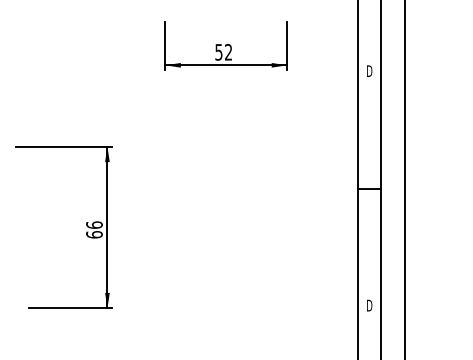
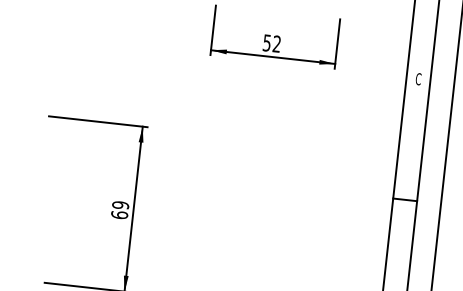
text: (369, 71) -> (418, 79), D -> C
text: (94, 224) -> (120, 204), 66 -> 69

